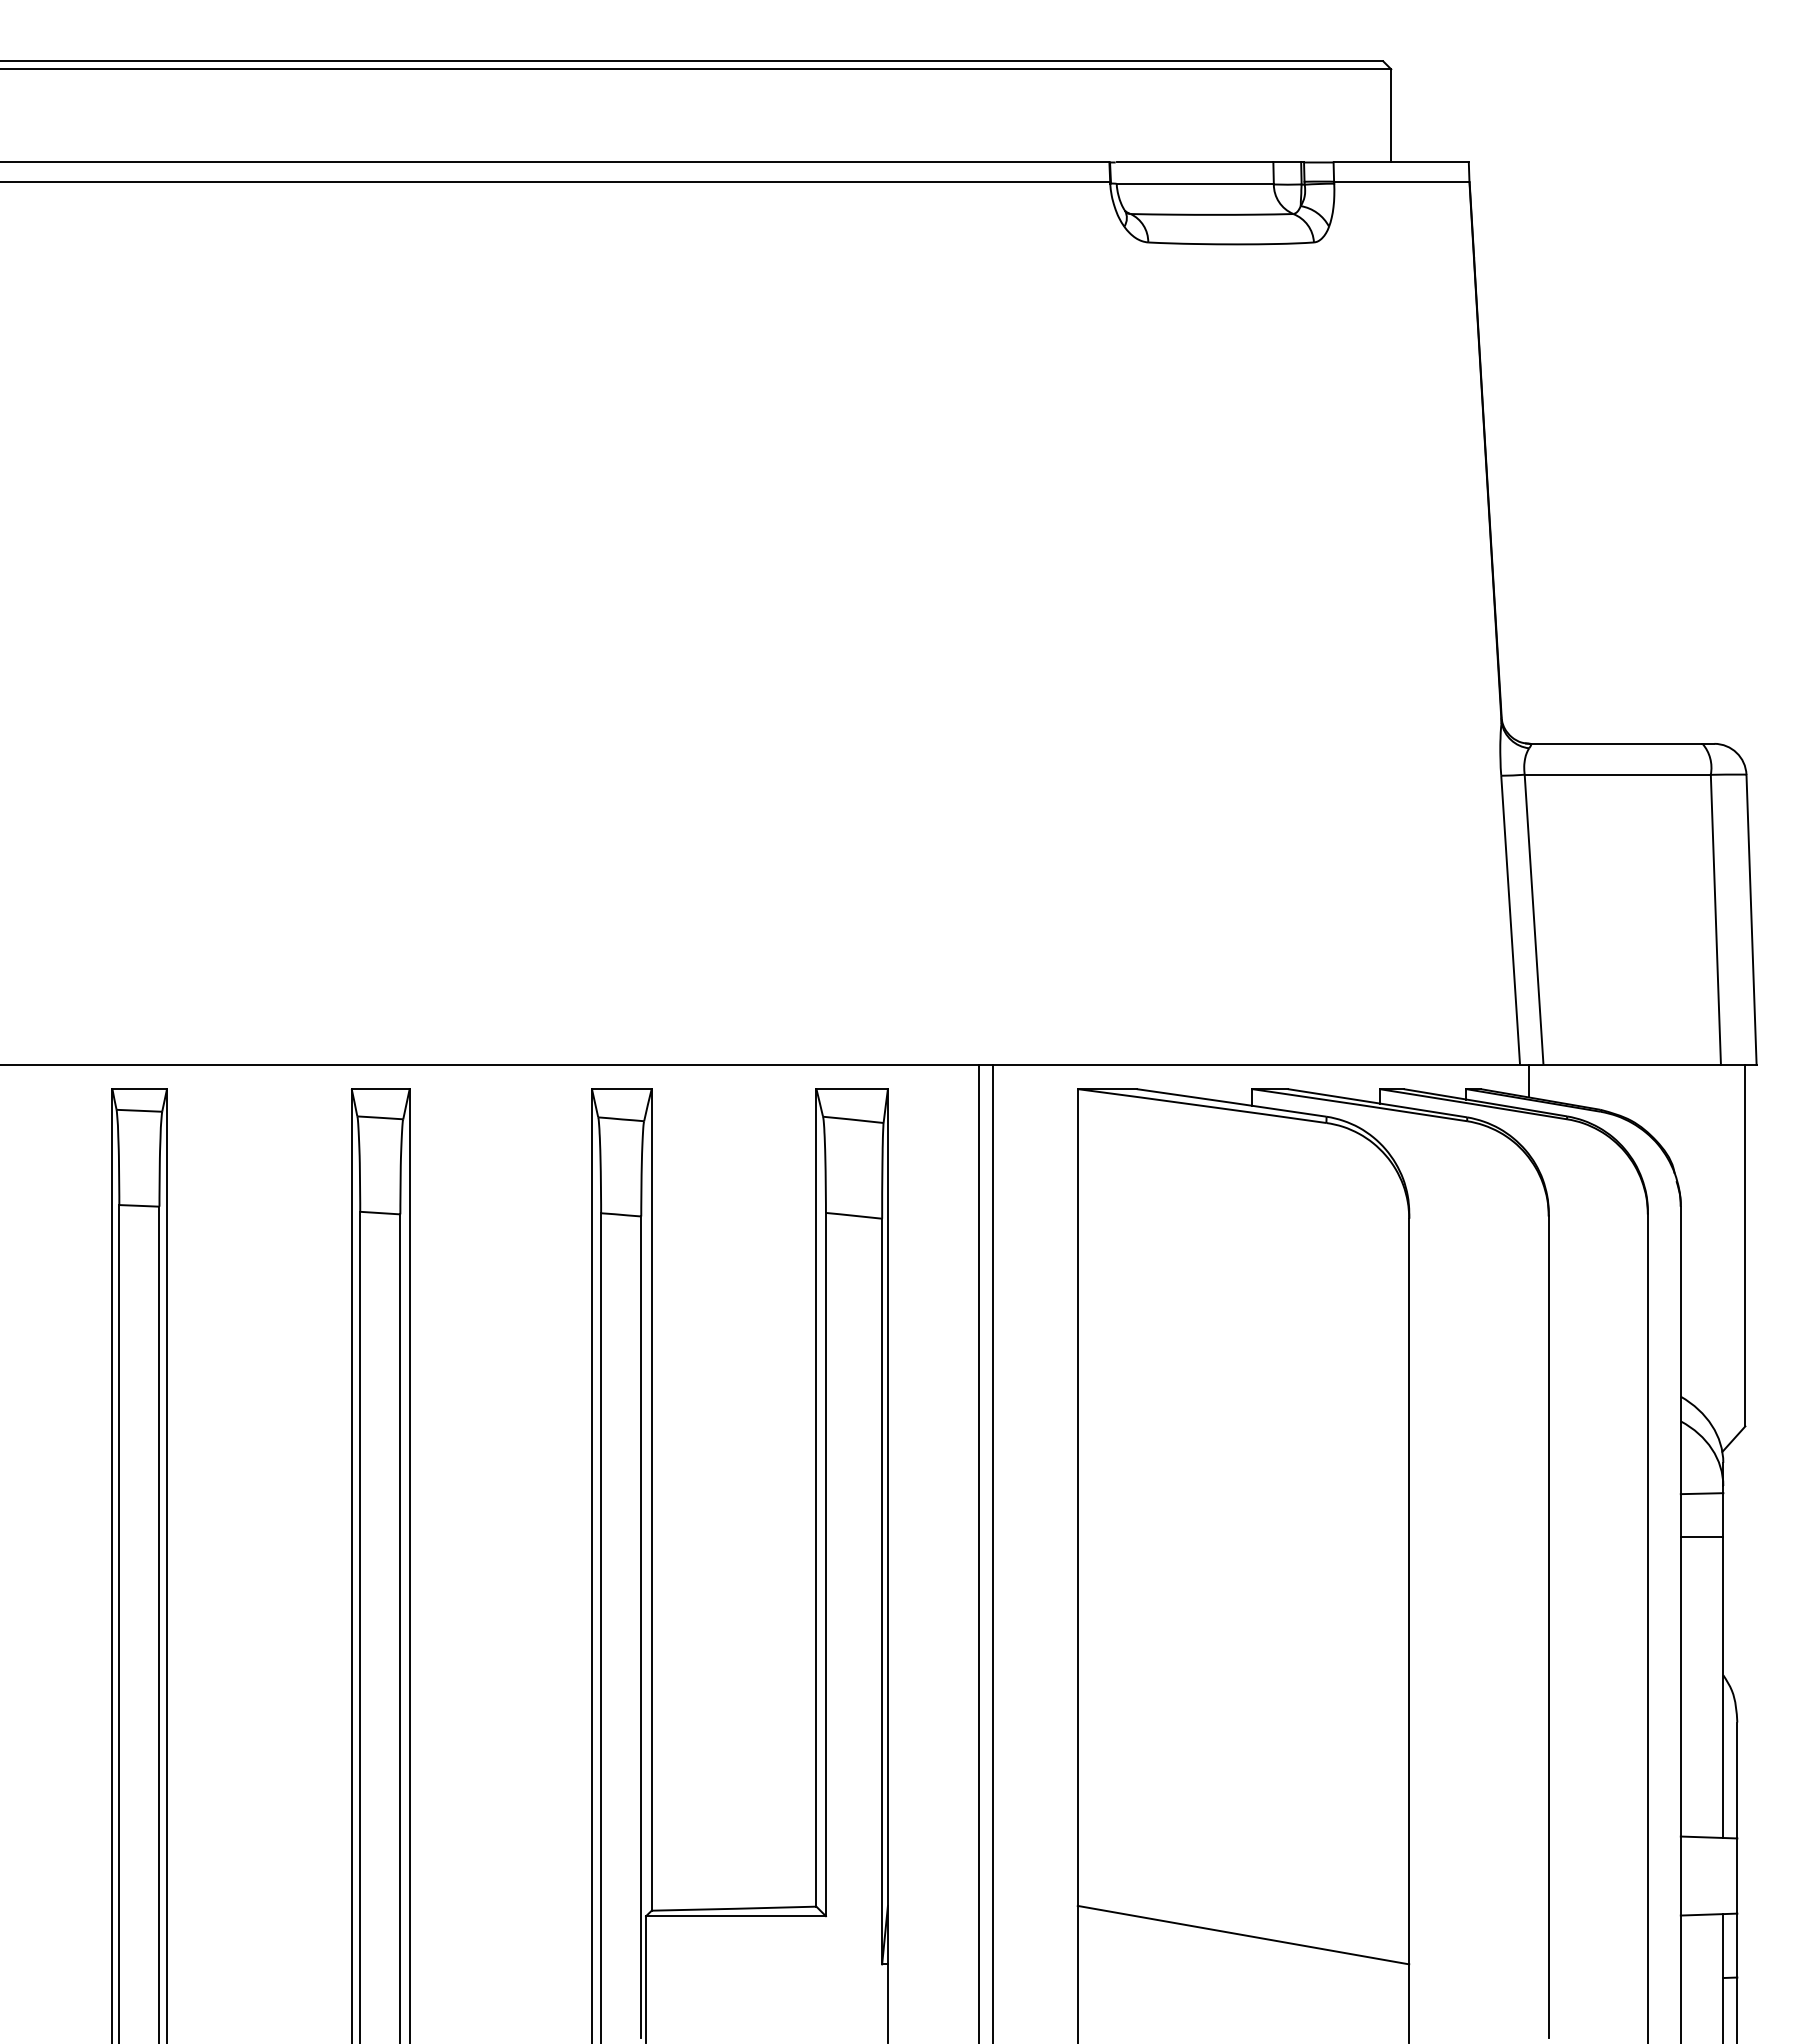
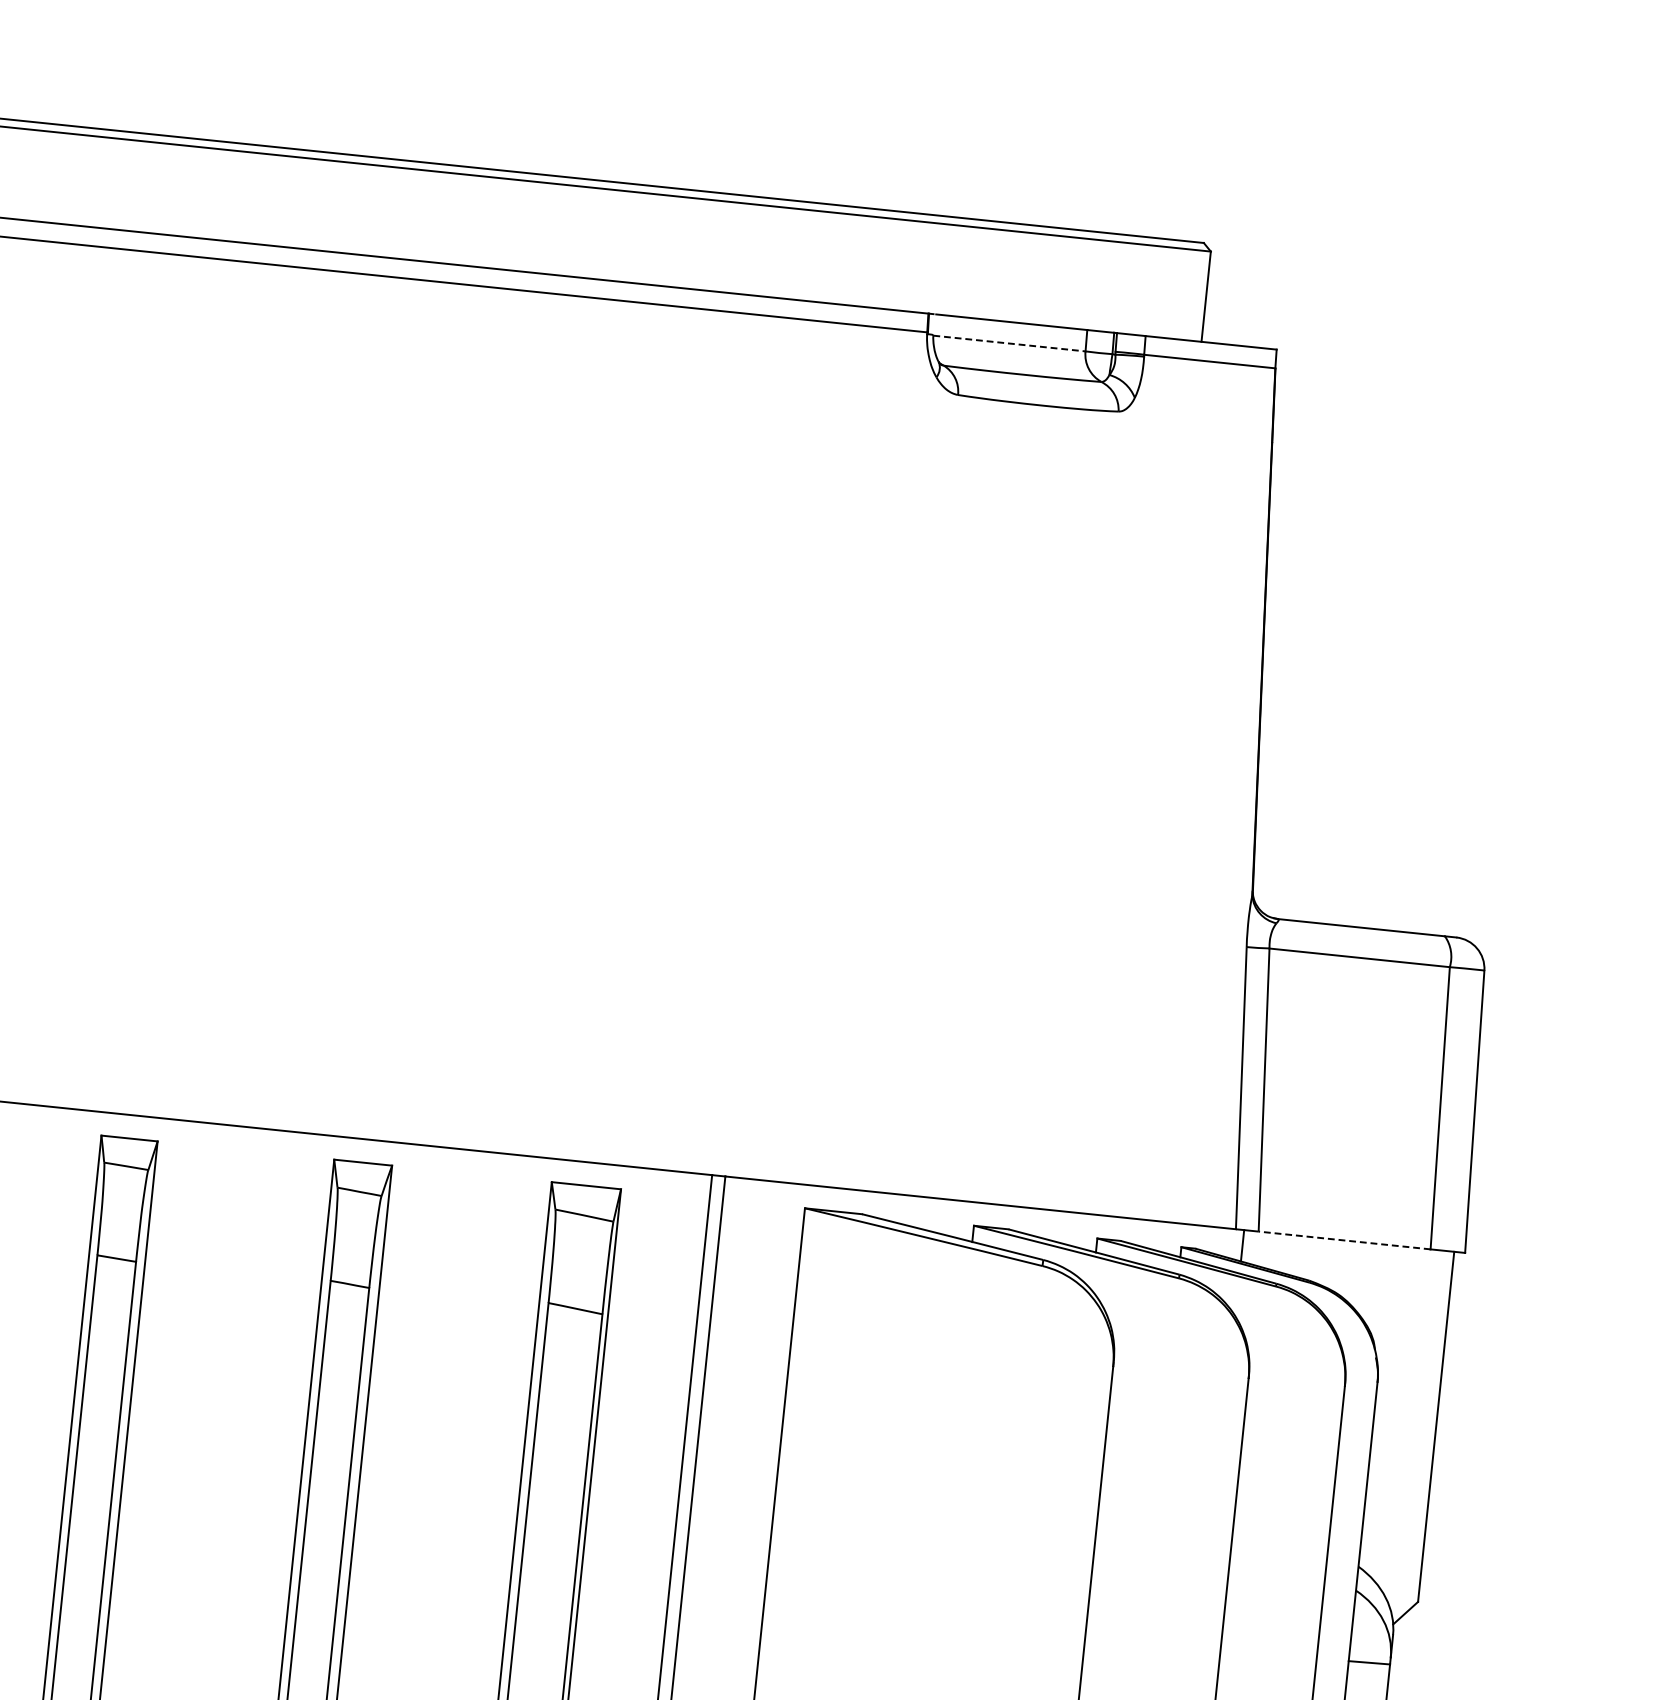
line: (1195, 184) -> (1009, 343), solid -> dashed
line: (1632, 1065) -> (1344, 1240), solid -> dashed

